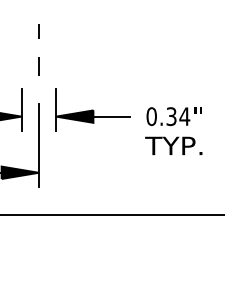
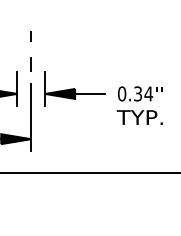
line: (38, 57) -> (30, 57), moved

